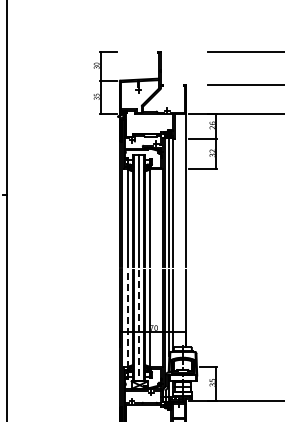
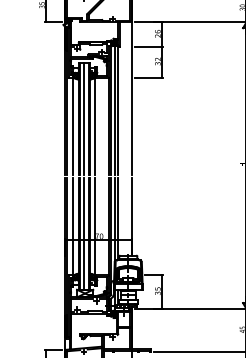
line: (128, 318) -> (73, 226), dashed -> solid
line: (138, 325) -> (83, 233), dashed -> solid

